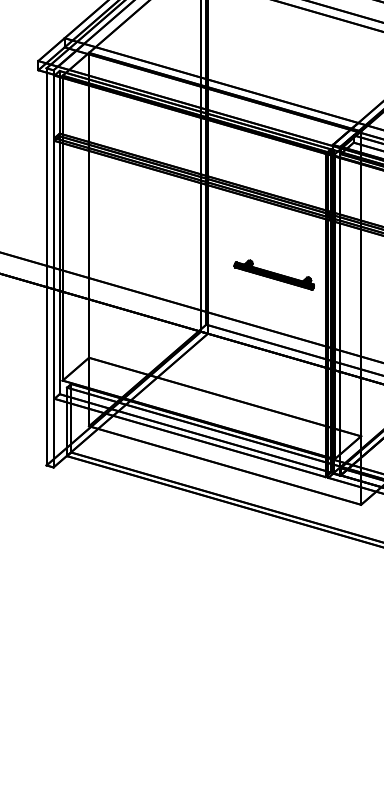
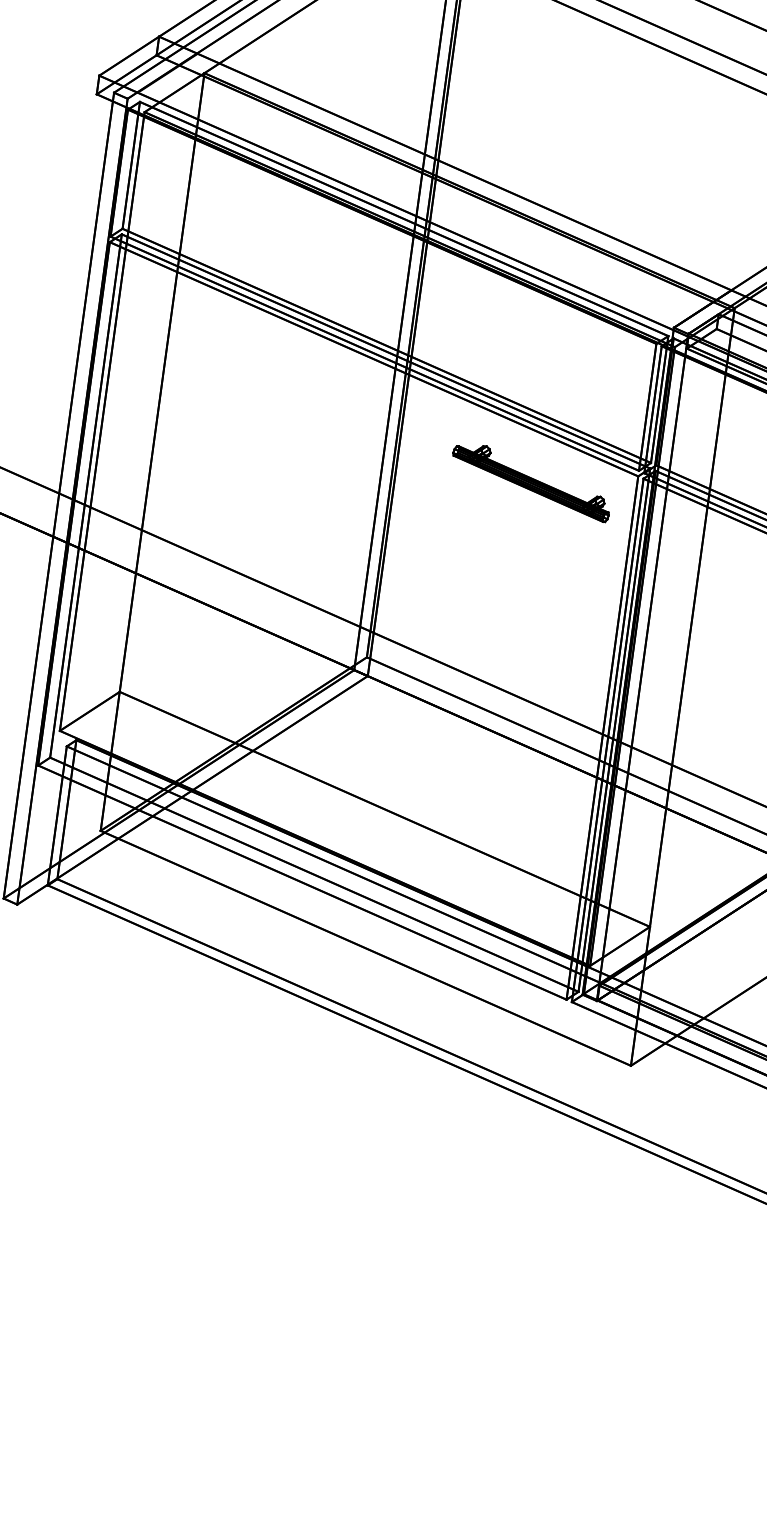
part: (273, 274) -> (529, 480), moved

